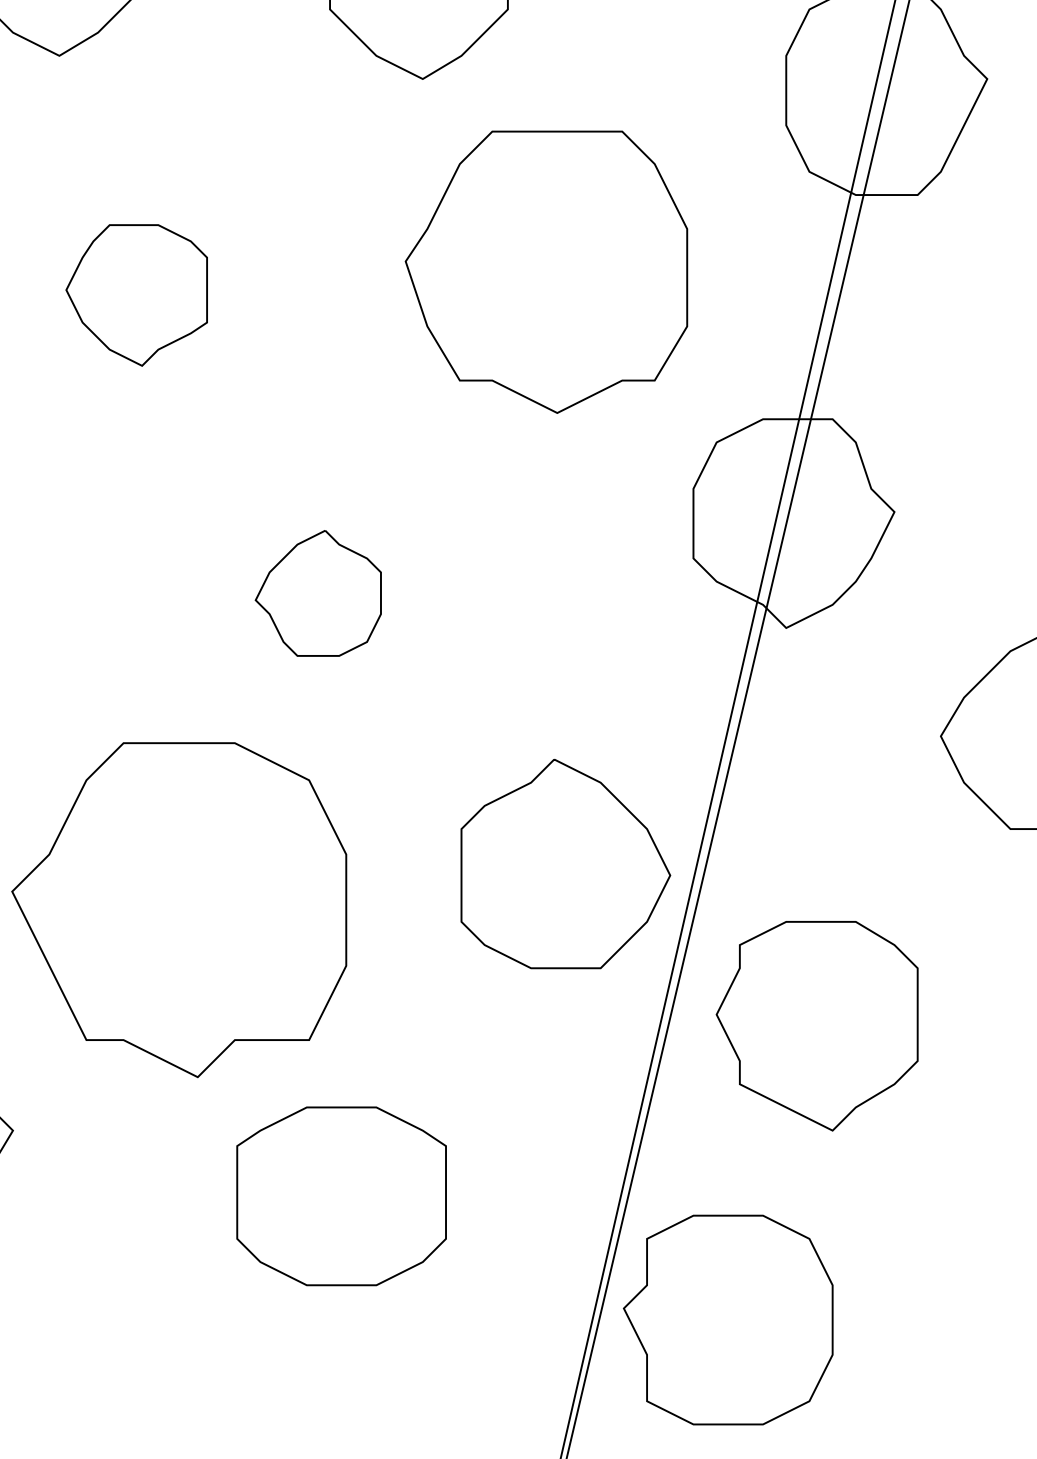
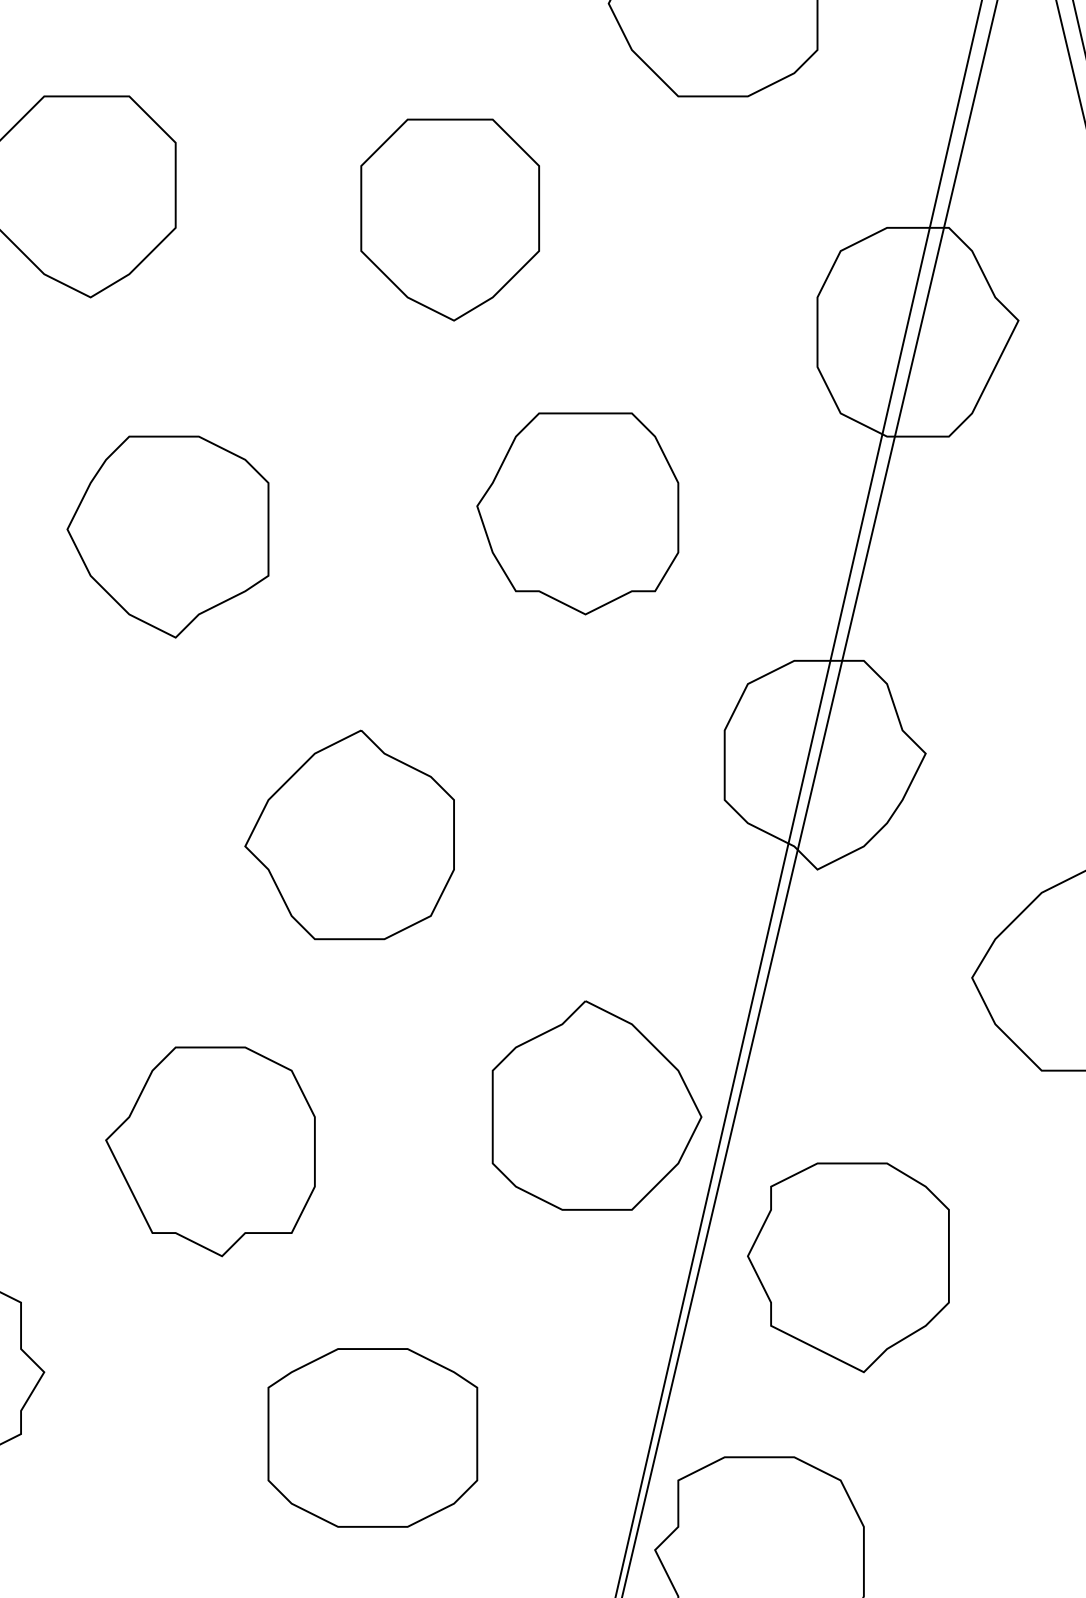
part: (546, 271) -> (577, 513), size x0.71
part: (136, 294) -> (167, 536), size x1.43
part: (318, 592) -> (349, 834), size x1.67
part: (179, 909) -> (210, 1151), size x0.62

